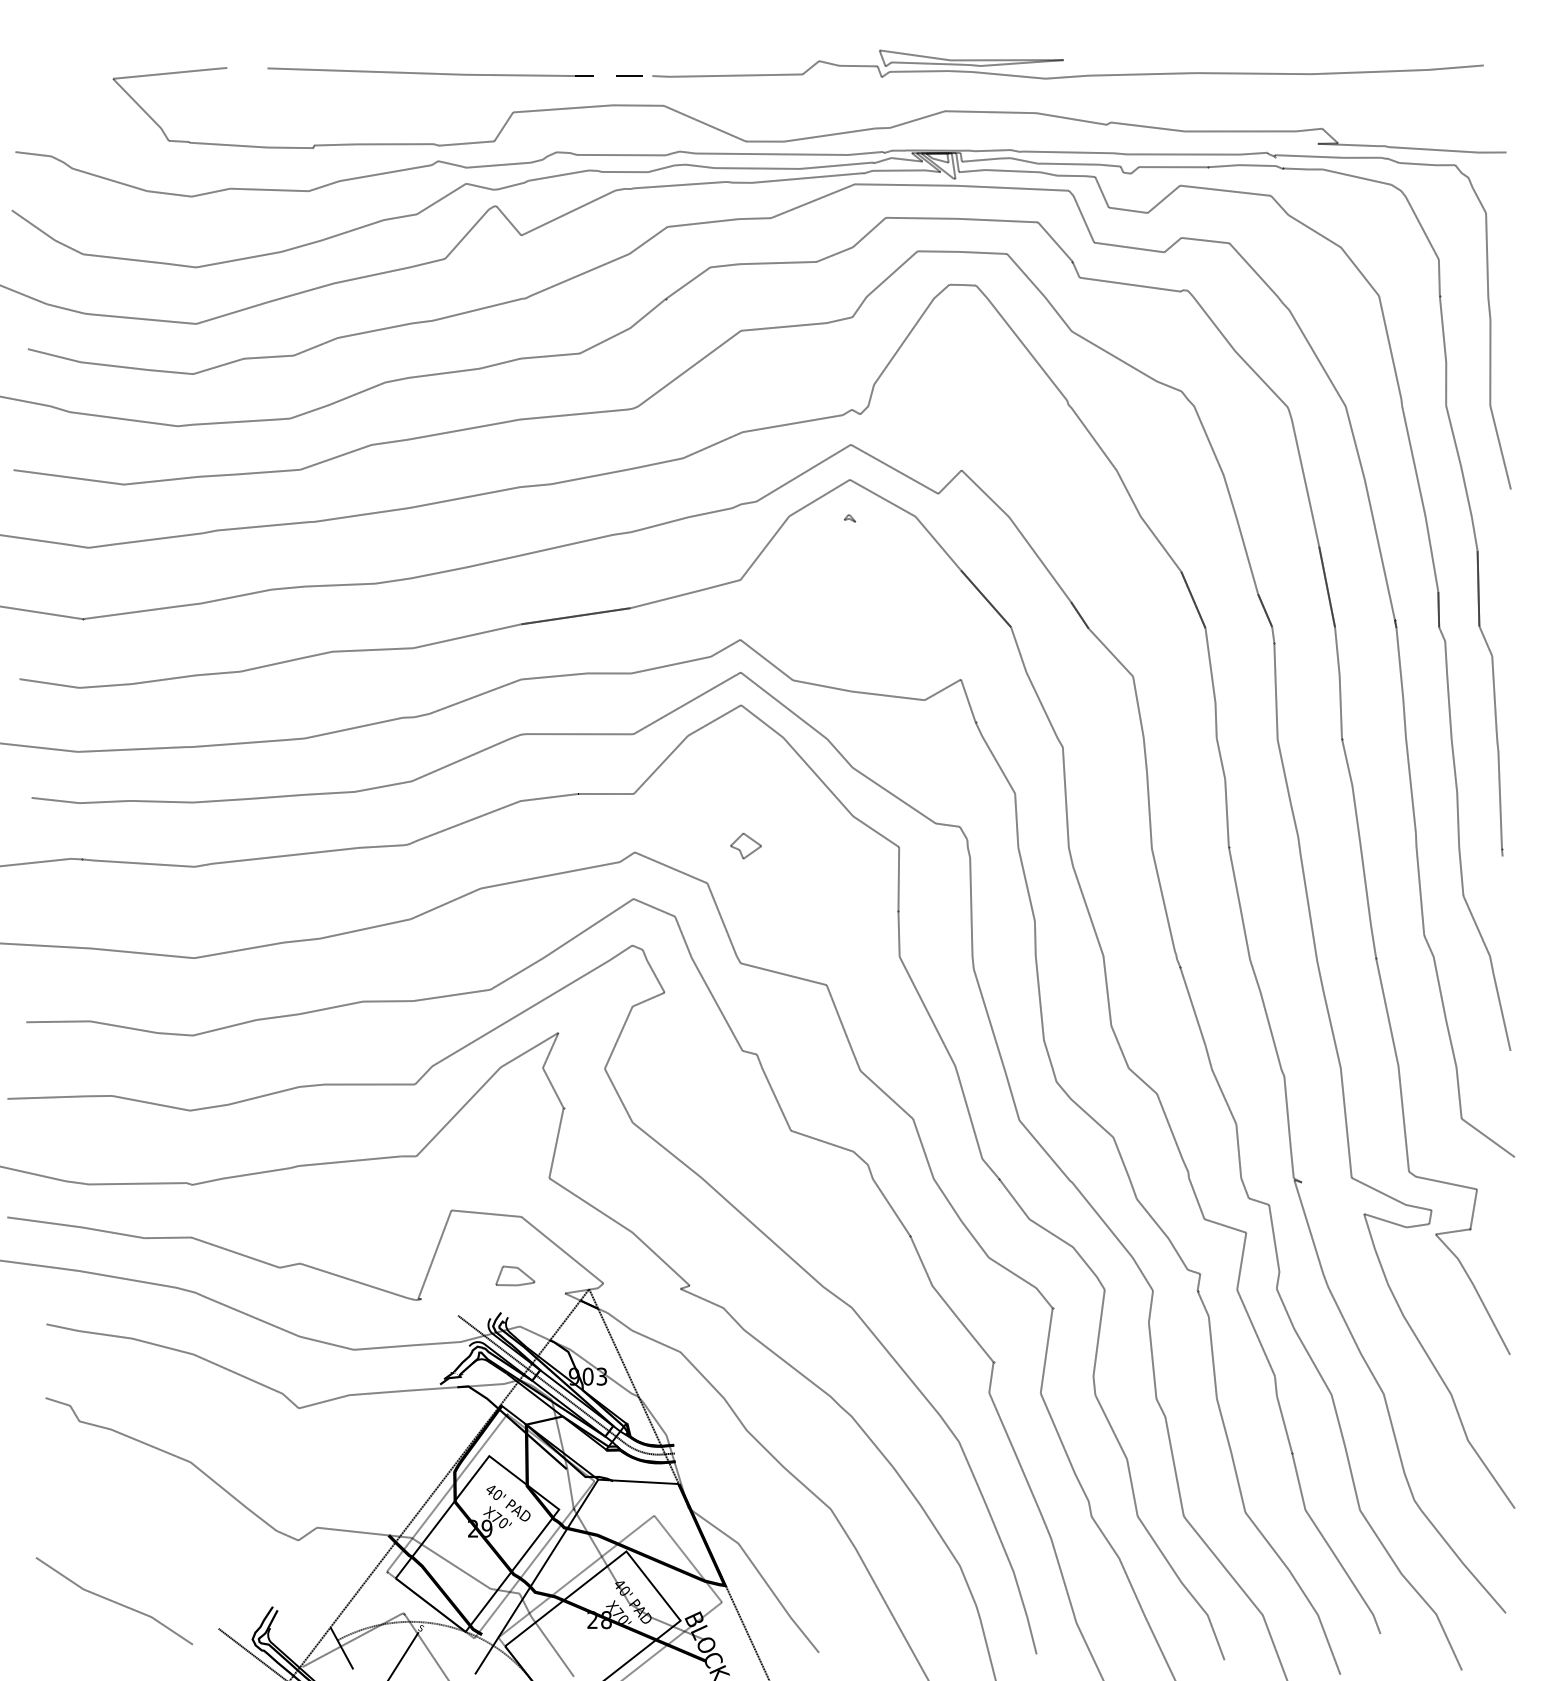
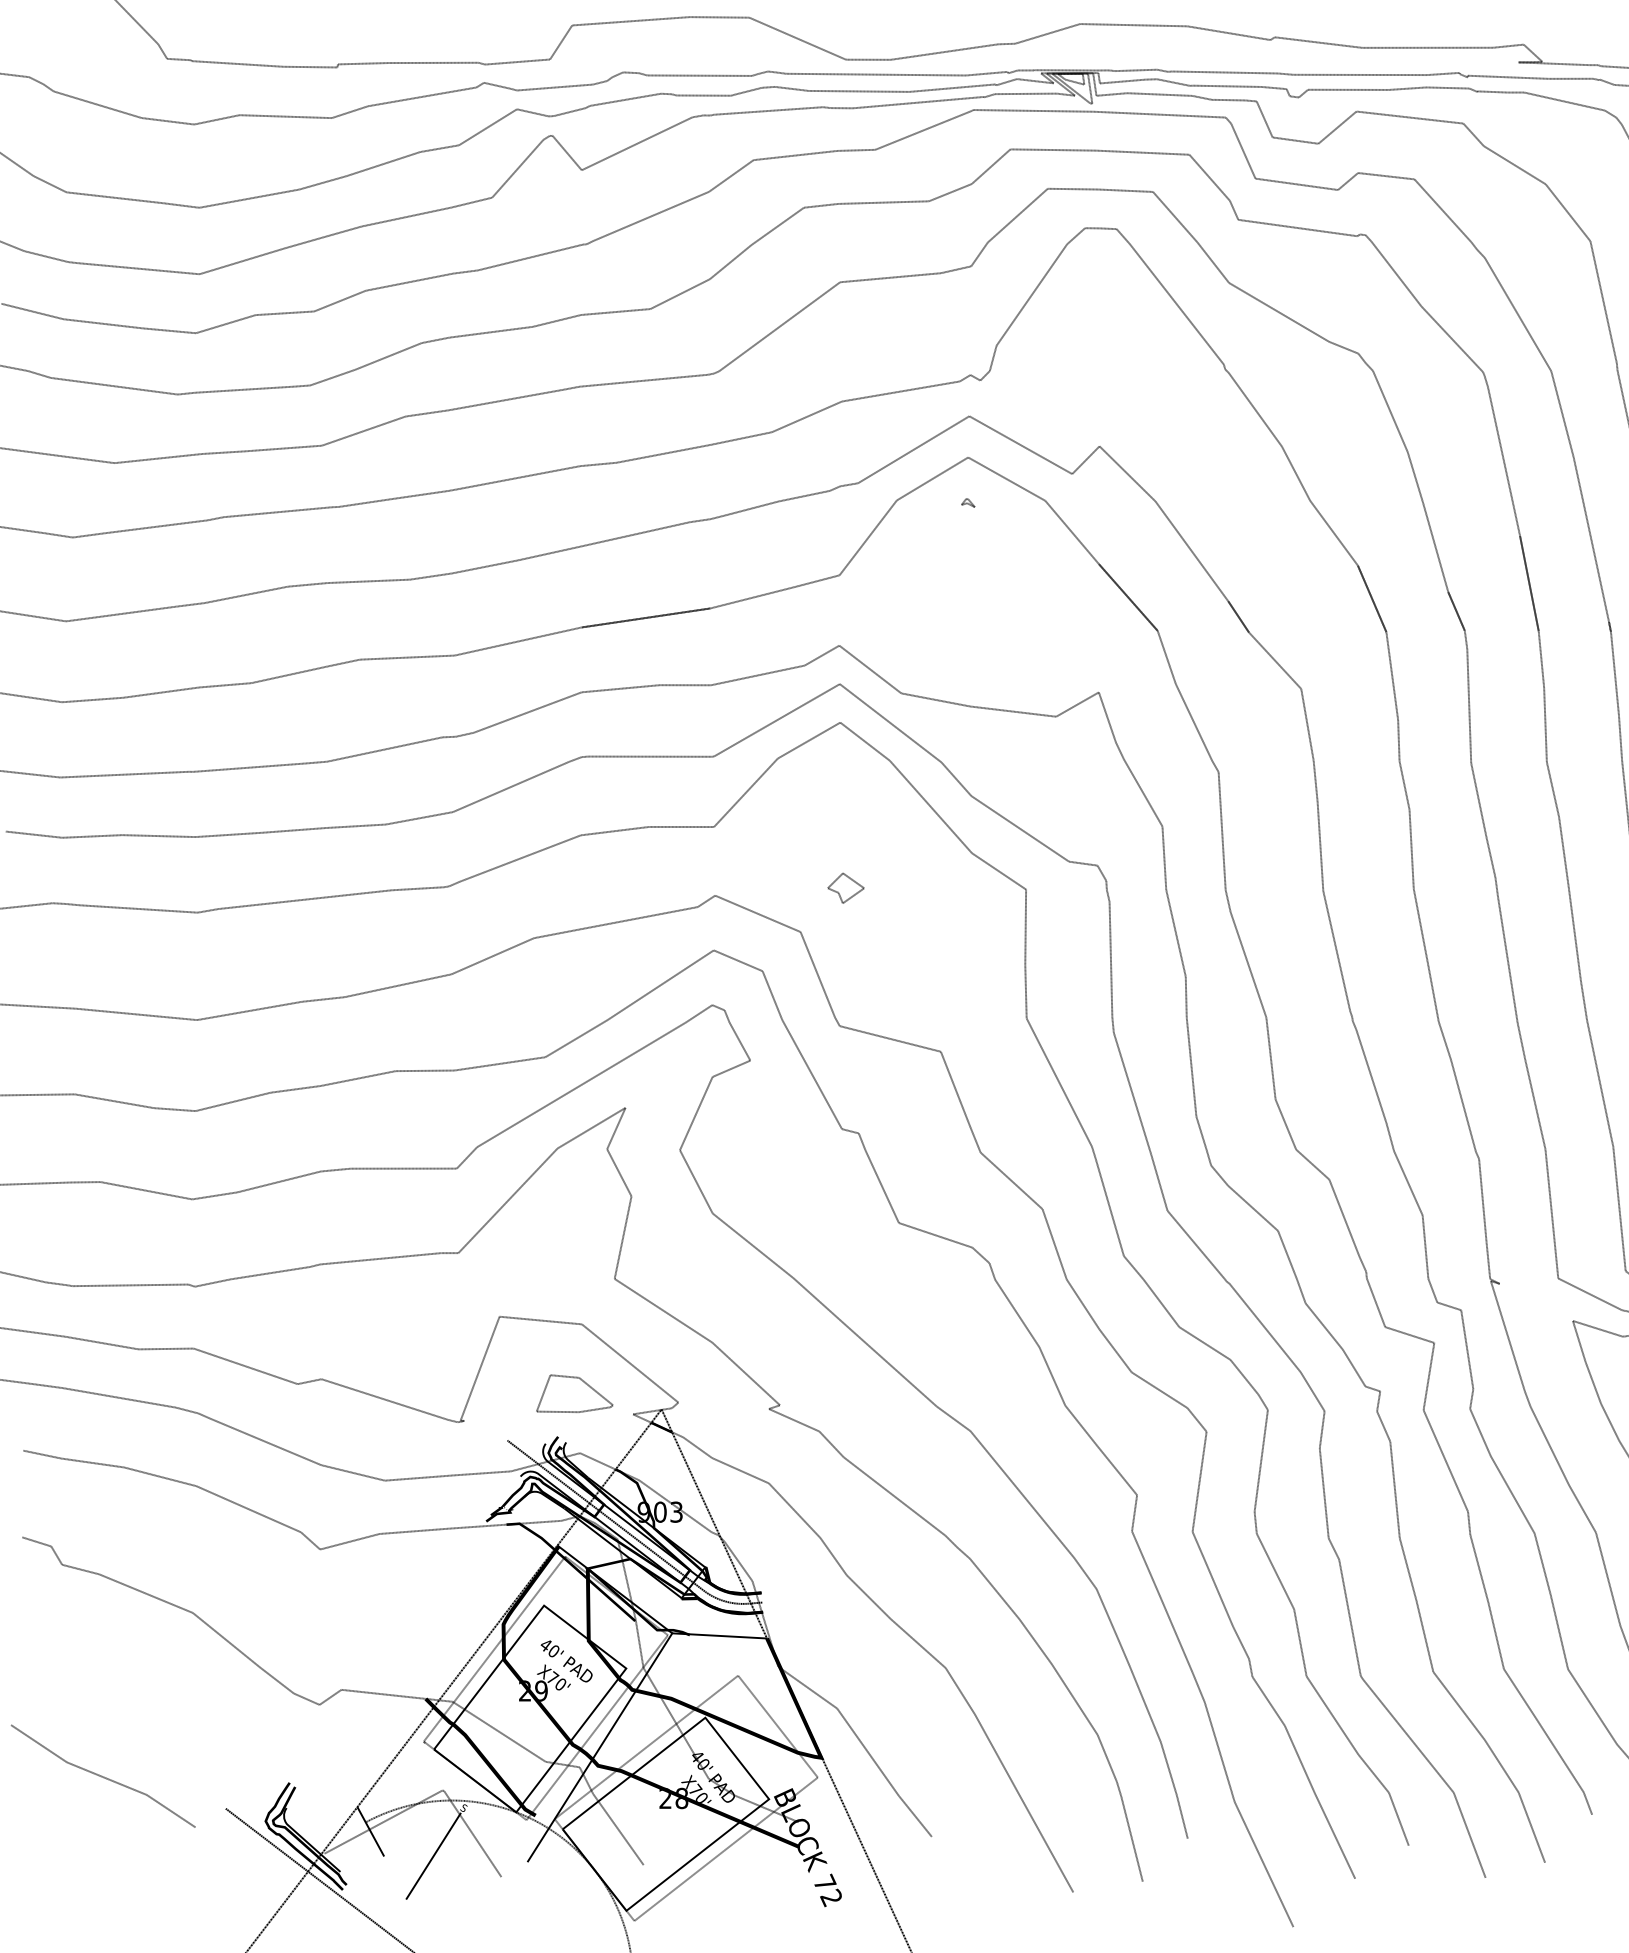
part: (515, 1275) -> (574, 1393), size x1.67

